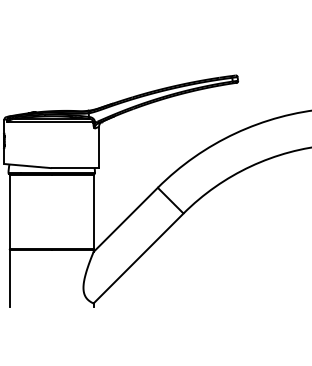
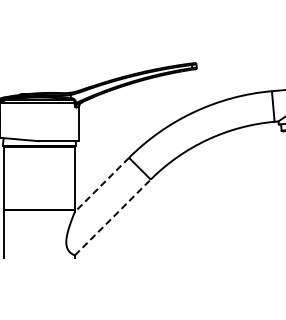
line: (125, 220) -> (101, 185), solid -> dashed
line: (138, 258) -> (112, 217), solid -> dashed

